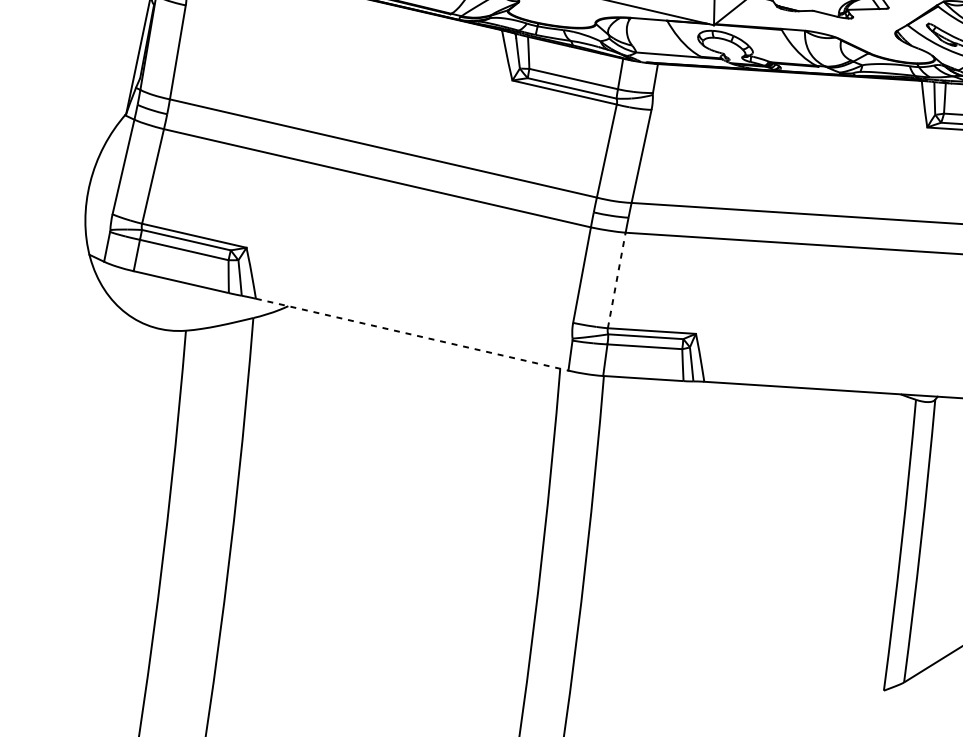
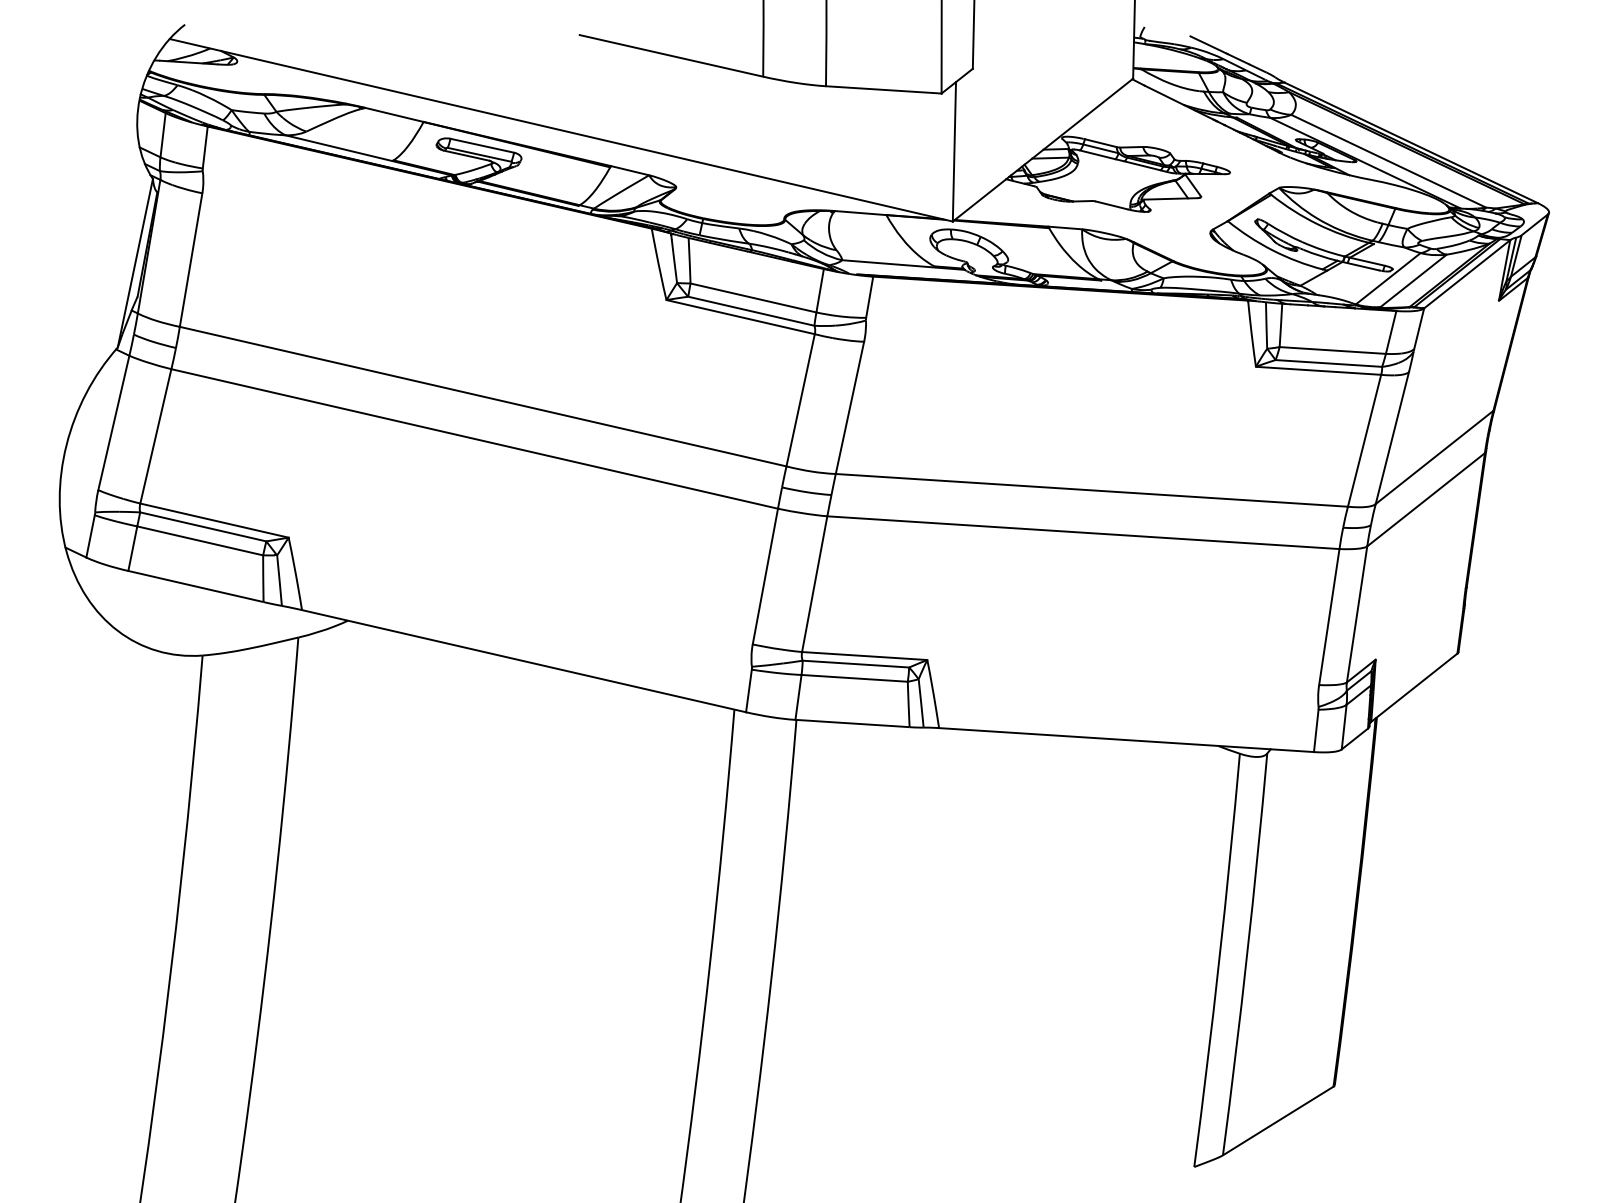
line: (616, 280) -> (814, 583), dashed -> solid
line: (412, 334) -> (524, 661), dashed -> solid

